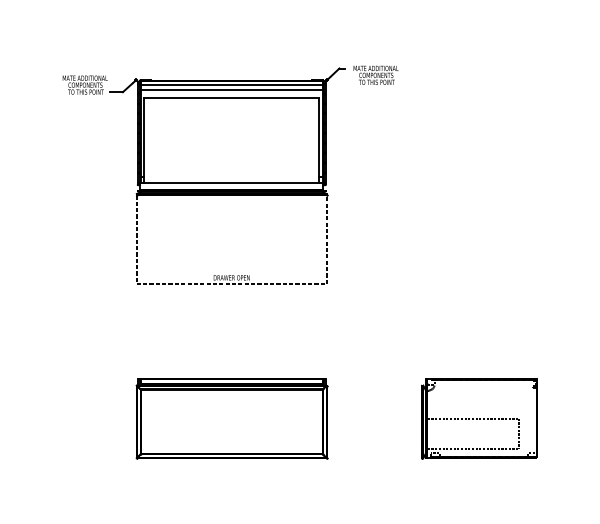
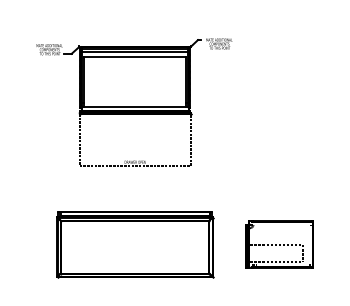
part: (232, 418) -> (135, 244), size x1.4

